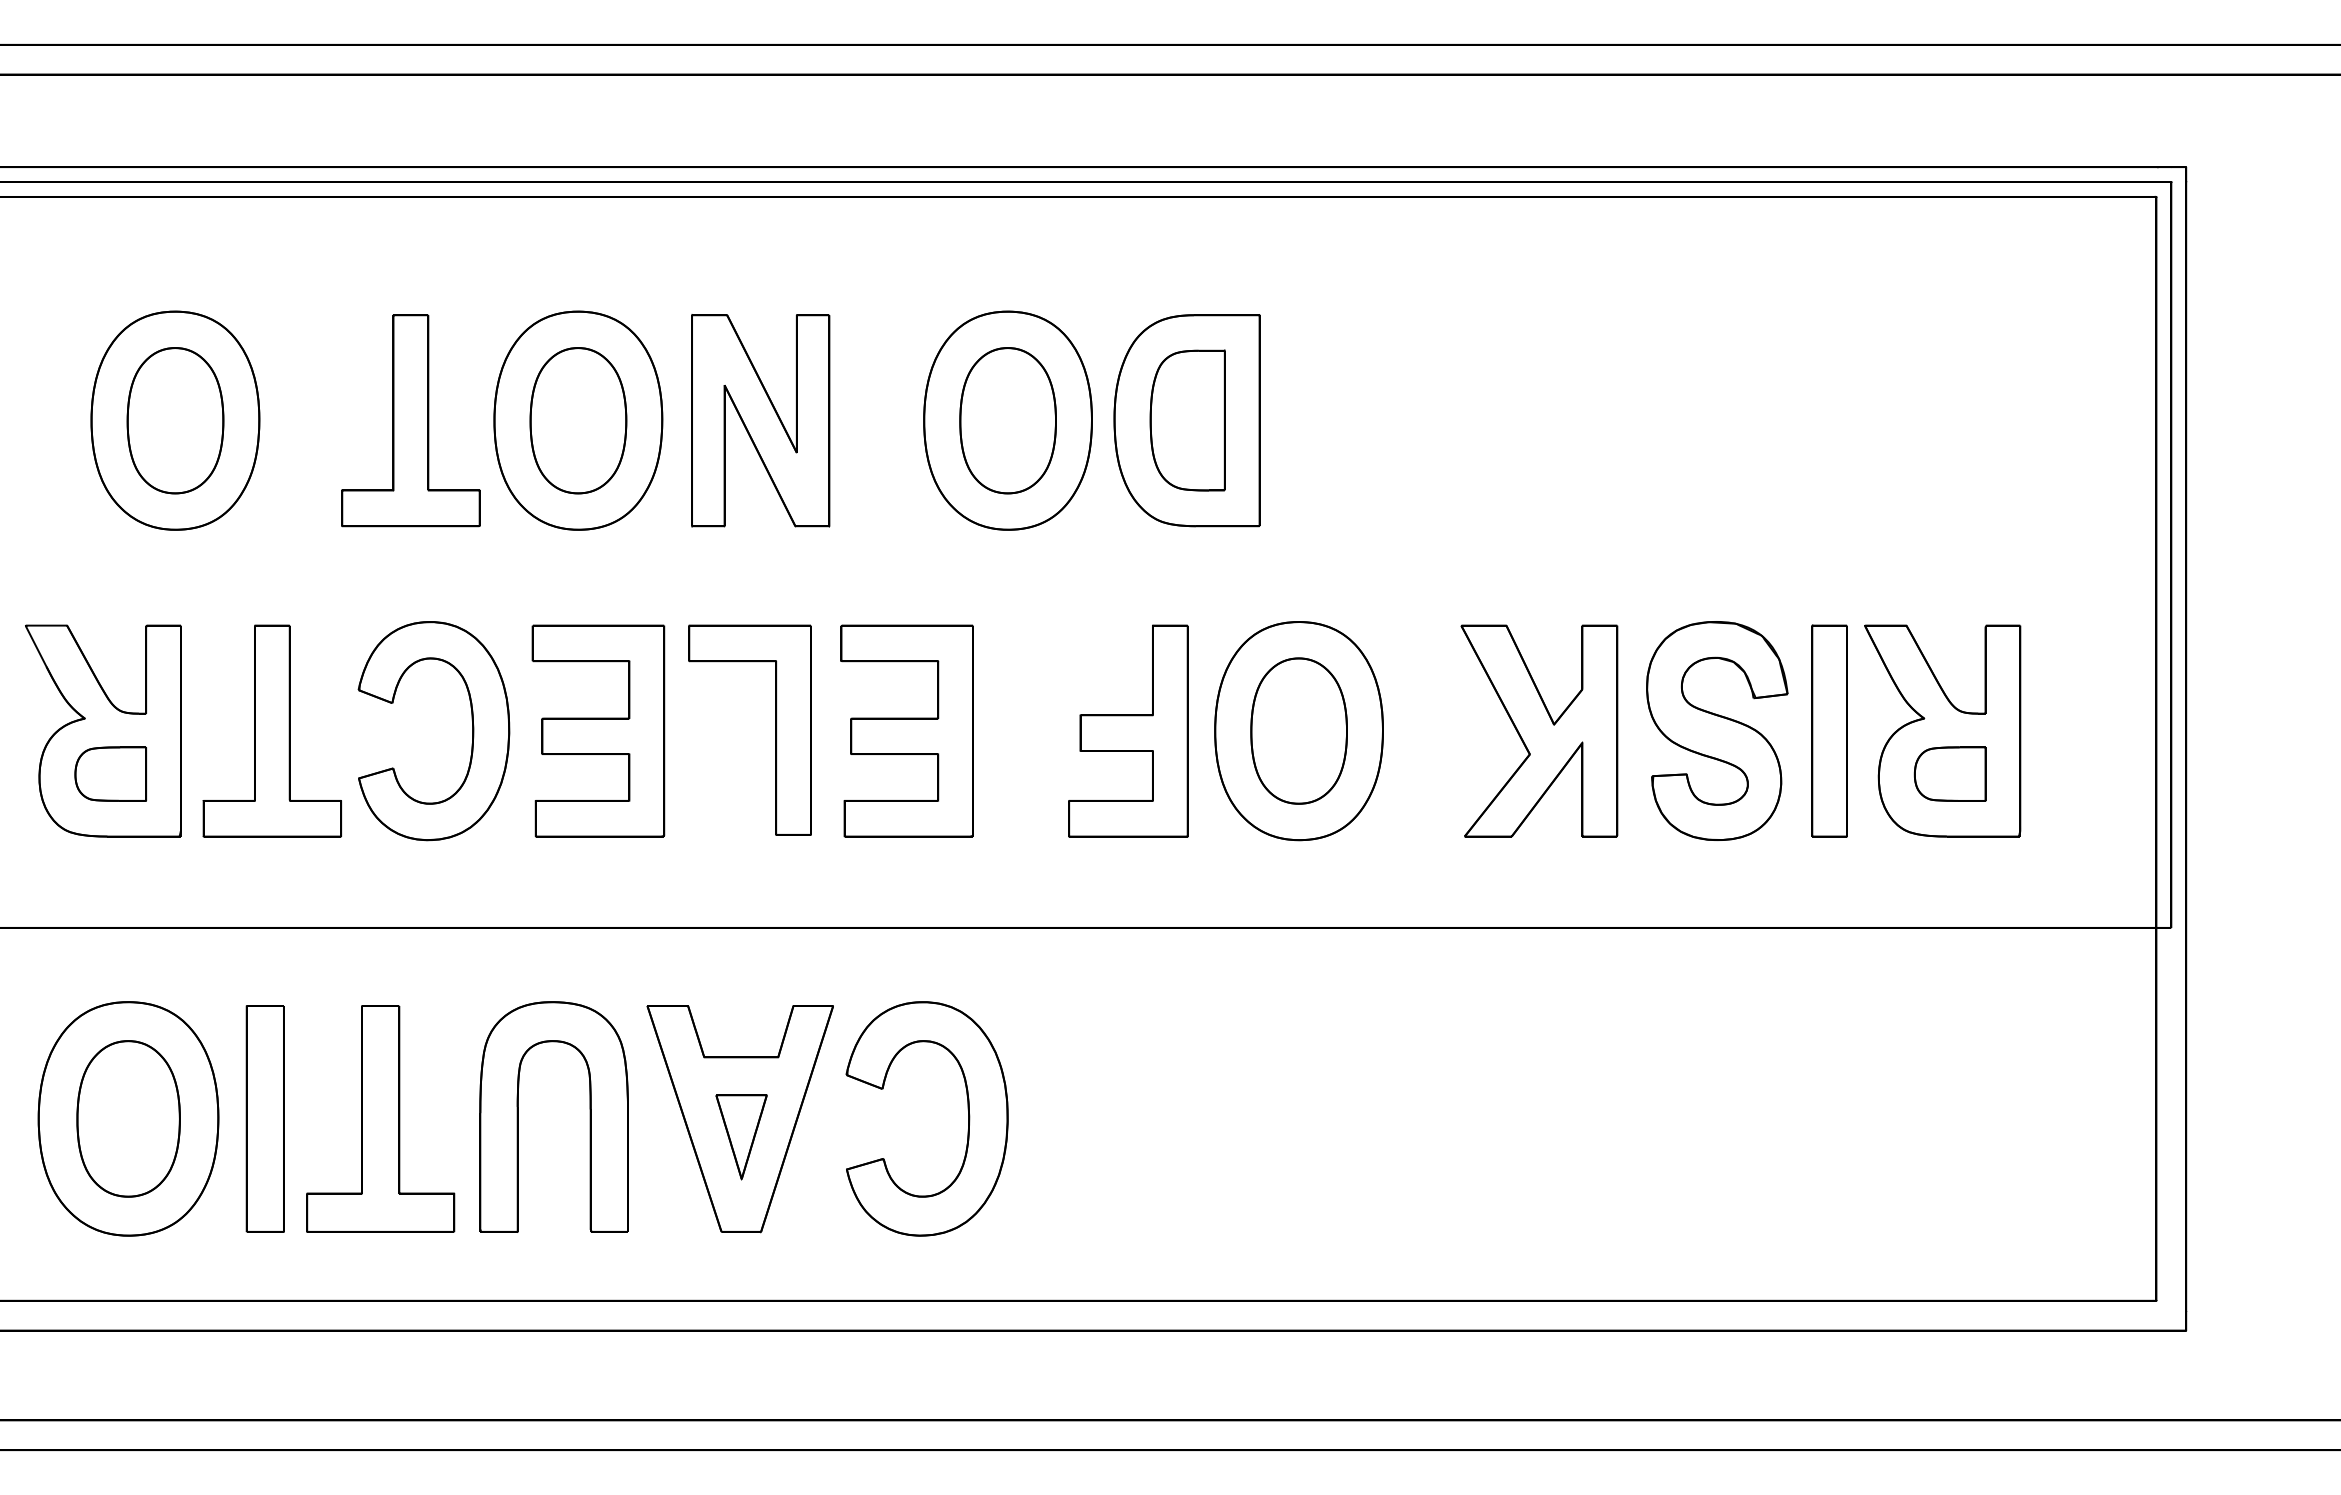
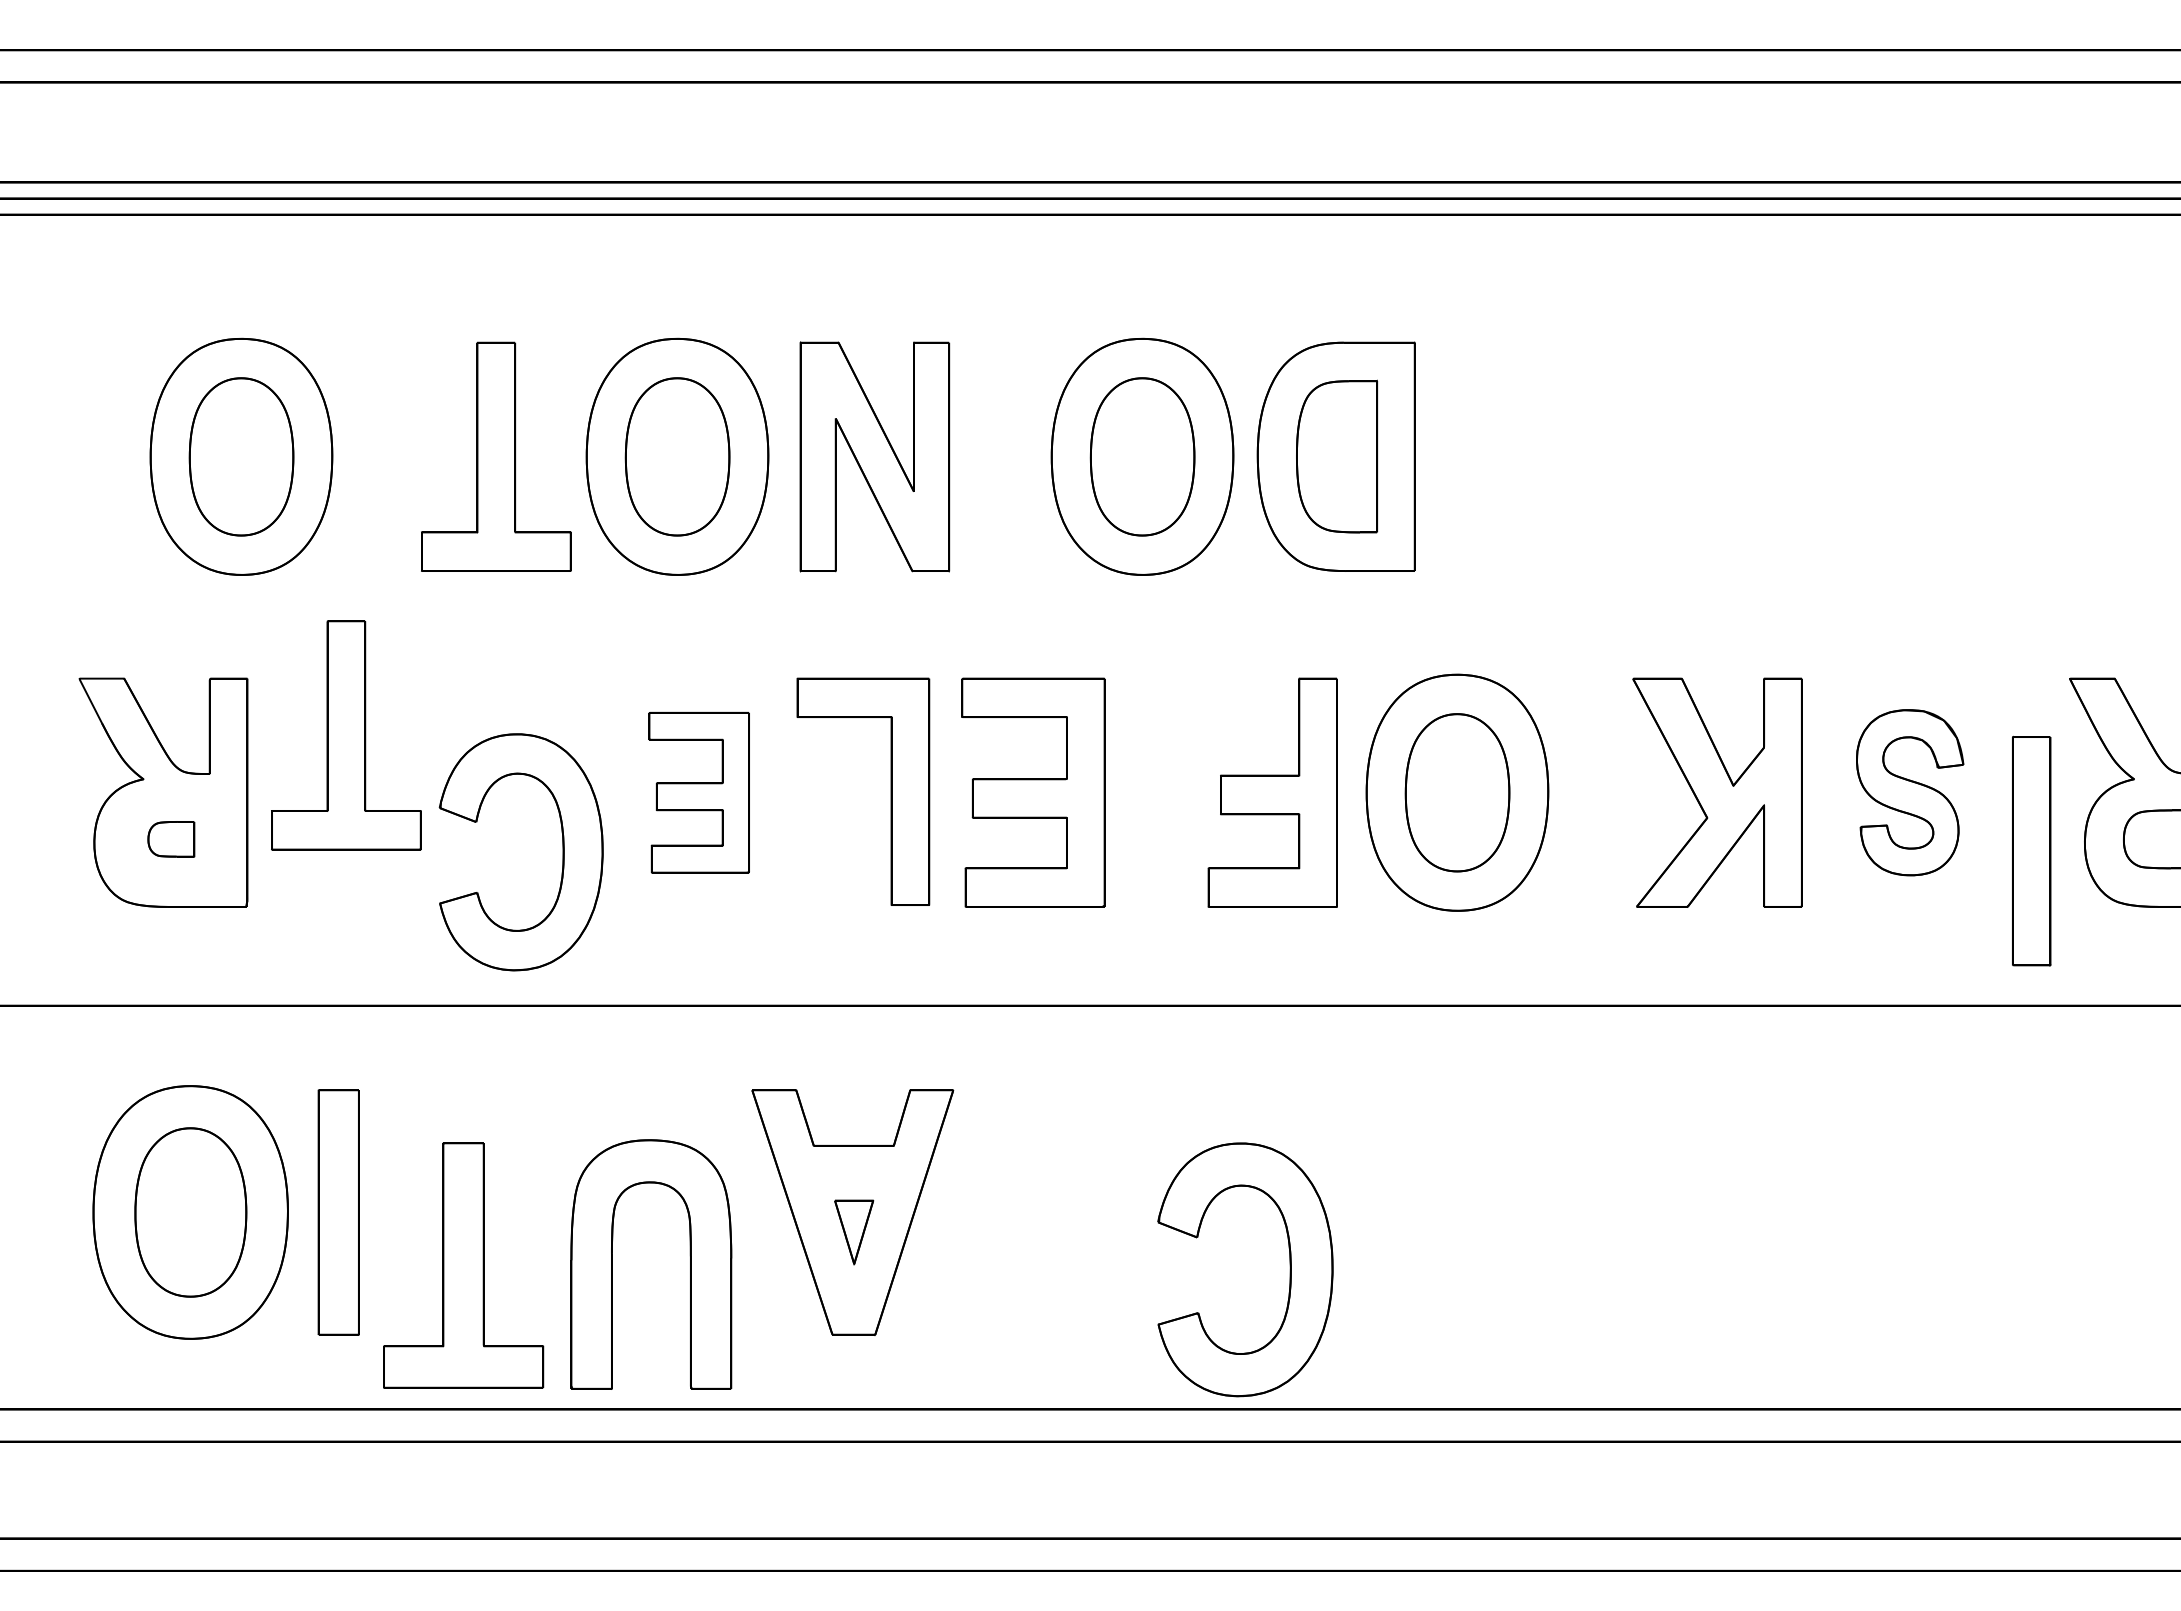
part: (271, 730) -> (345, 734), moved
part: (598, 730) -> (699, 792), size x0.7
part: (1717, 730) -> (1910, 792), size x0.7
part: (1829, 730) -> (2031, 850), moved
part: (472, 731) -> (562, 852), moved
part: (110, 773) -> (171, 838), size x0.6
part: (967, 1109) -> (1289, 1259), moved
part: (518, 1116) -> (612, 1263), moved
part: (380, 1118) -> (463, 1265), moved
part: (741, 1137) -> (854, 1232), size x0.7

